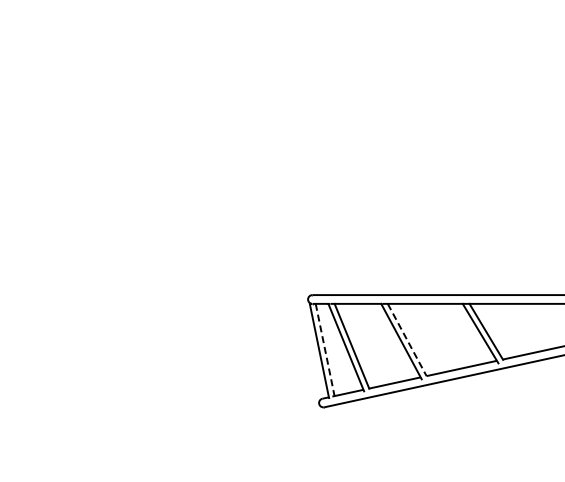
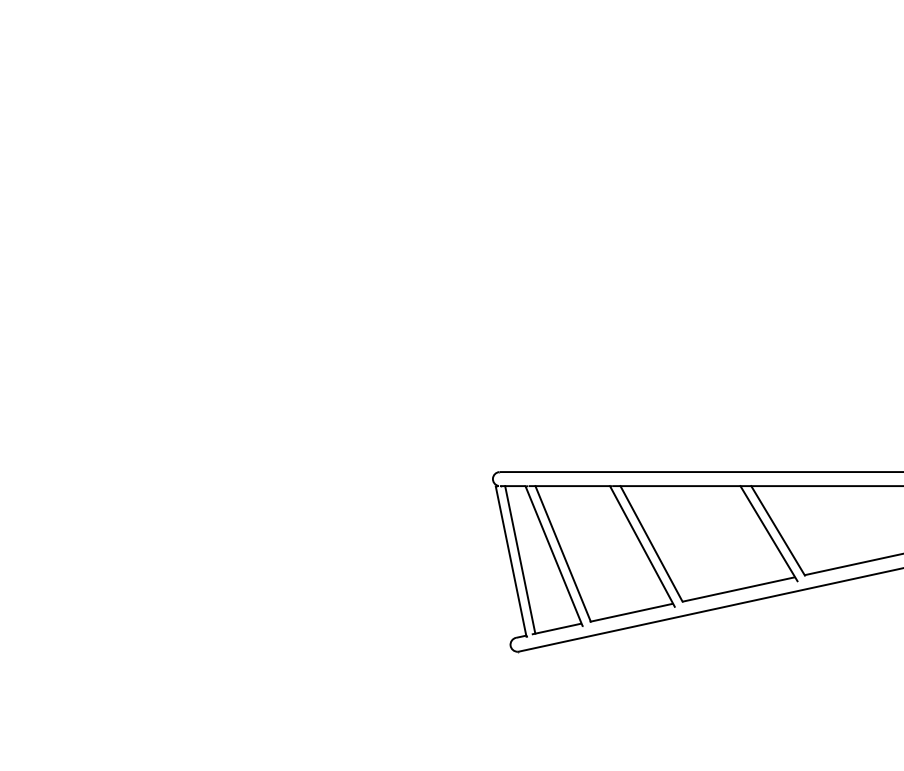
line: (407, 340) -> (652, 544), dashed -> solid
line: (325, 350) -> (520, 560), dashed -> solid

